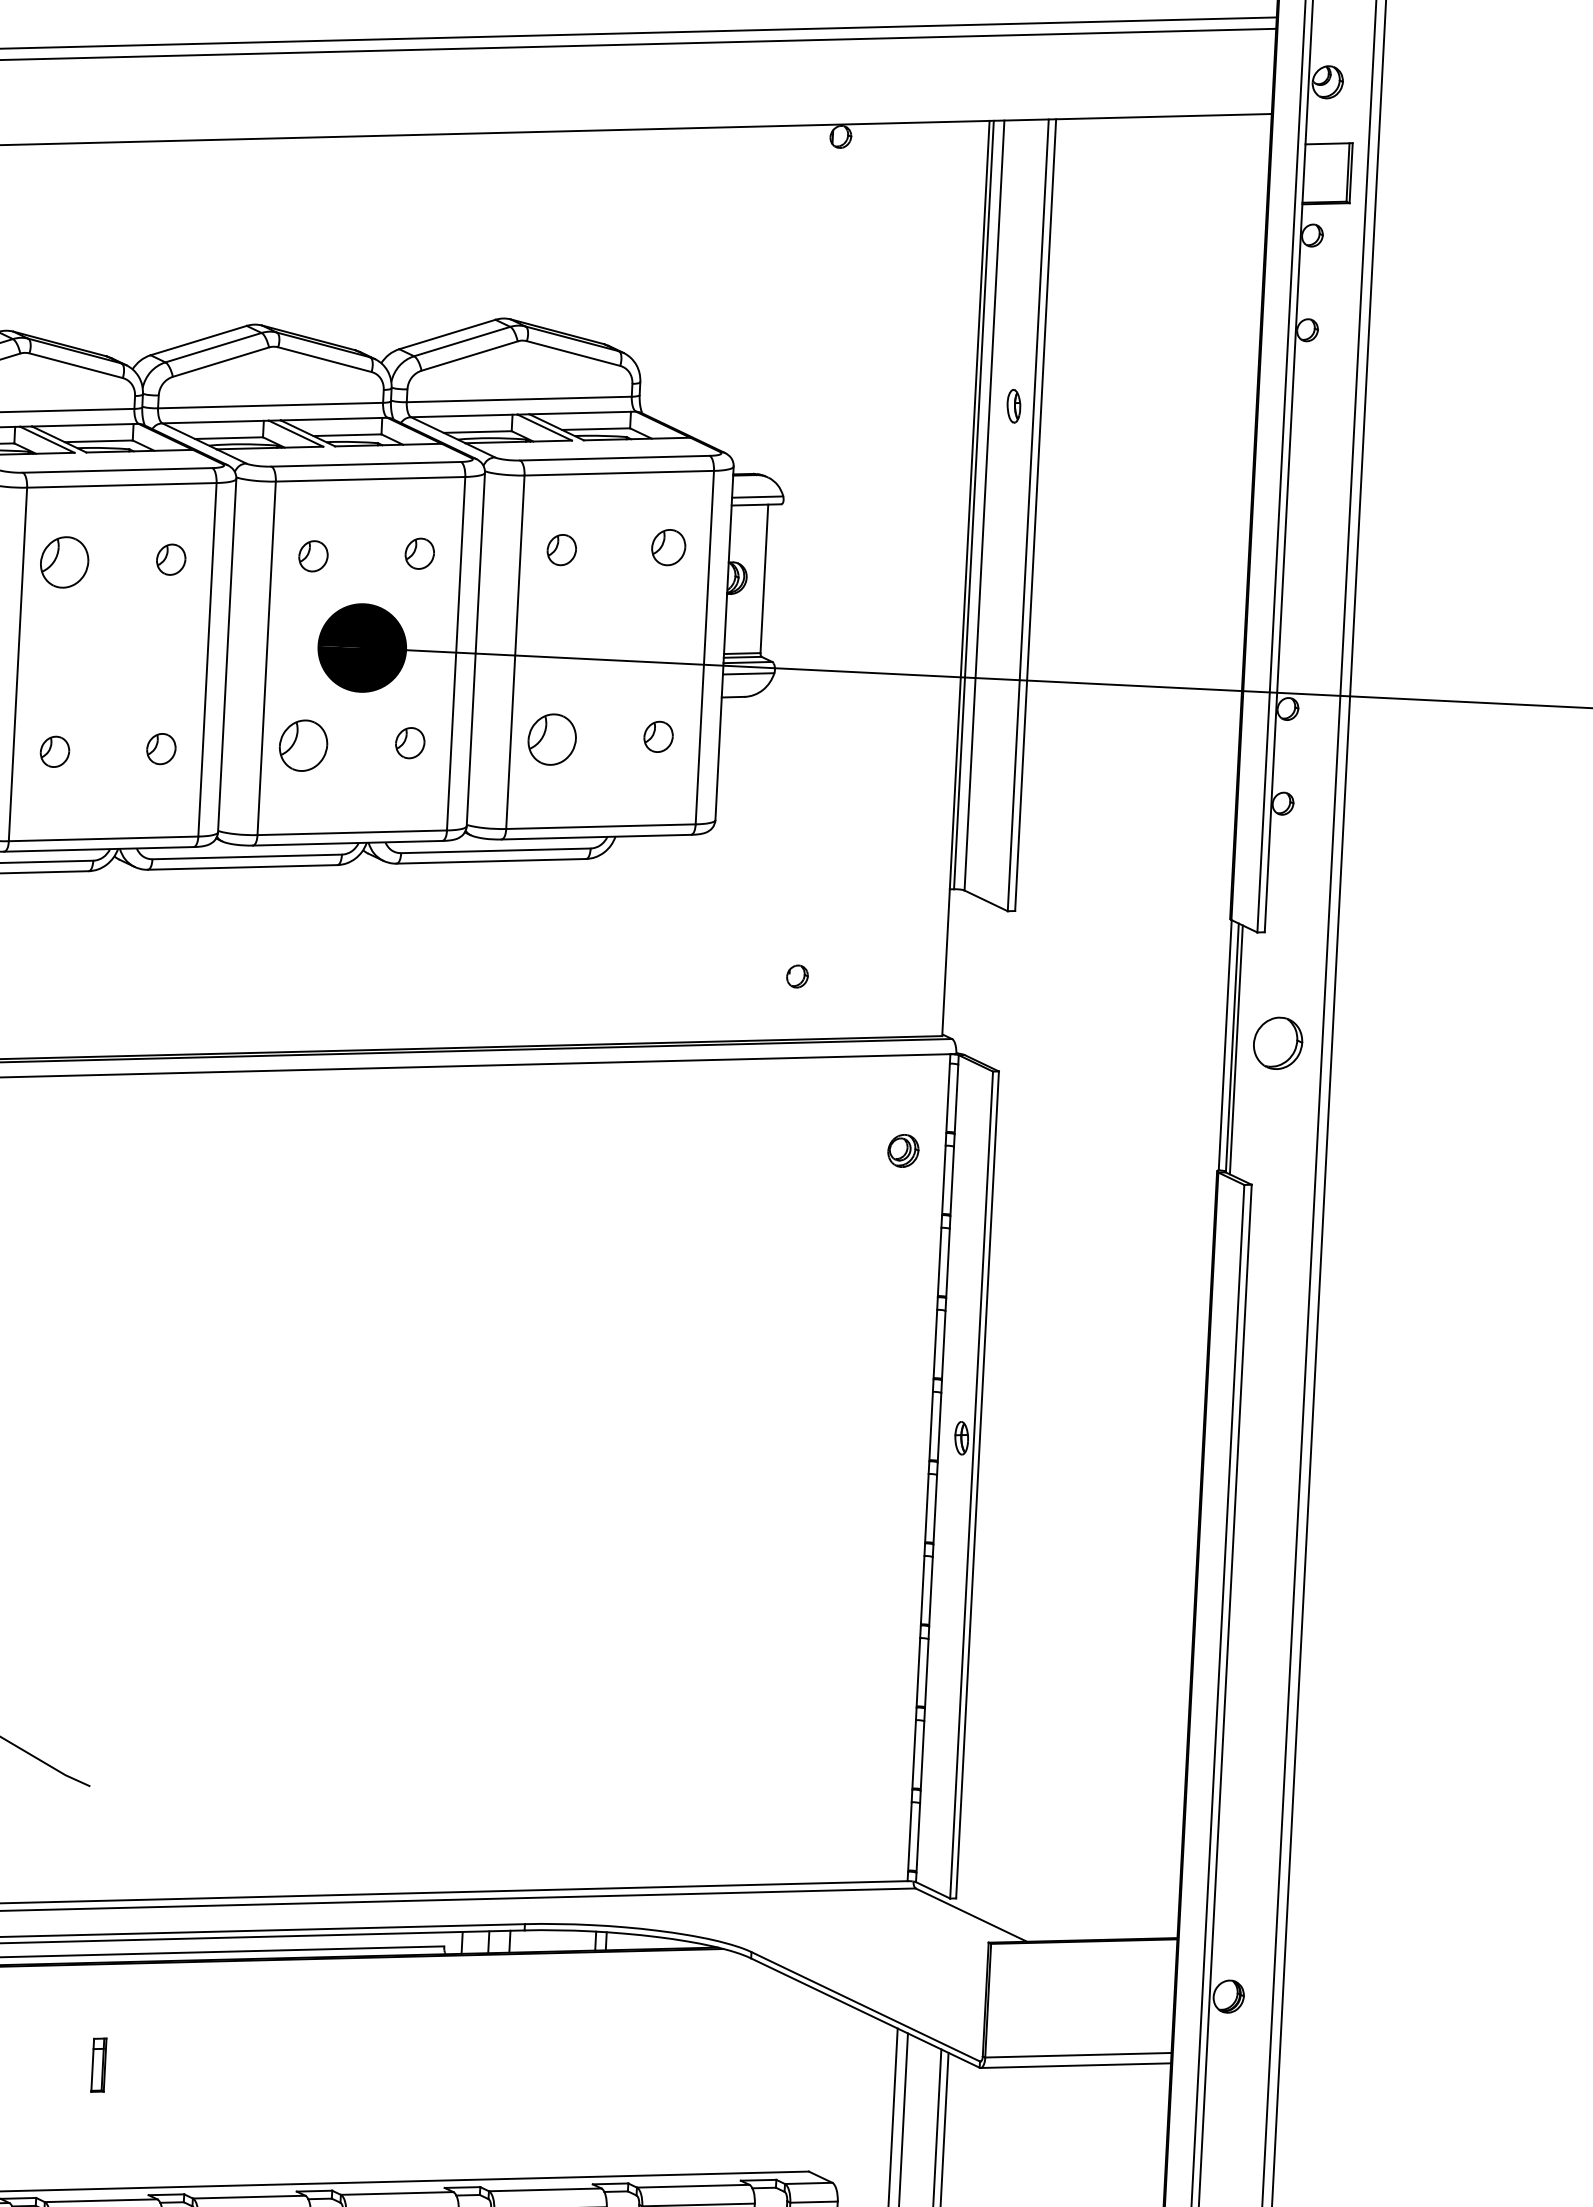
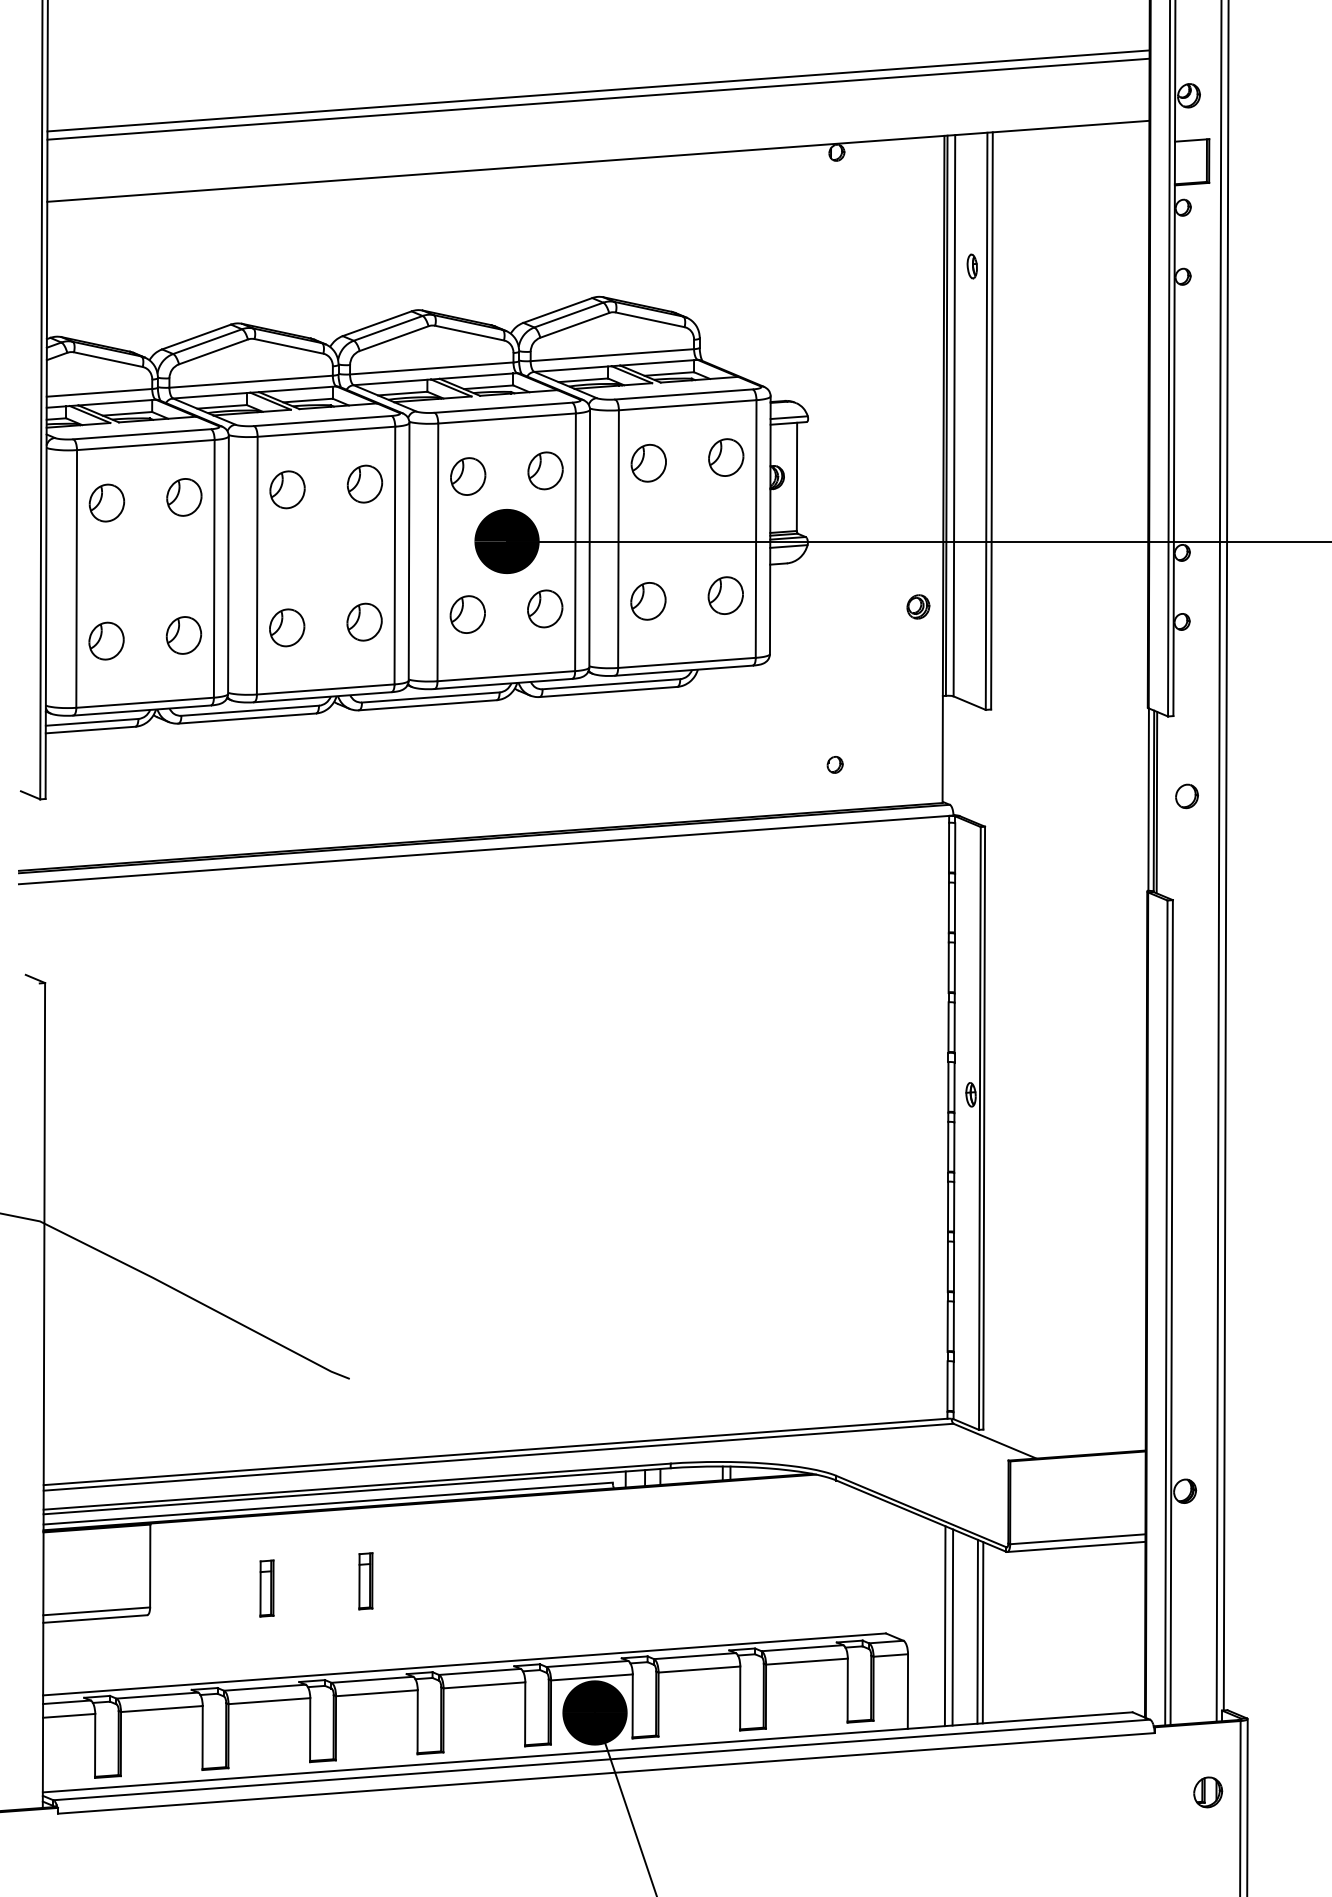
part: (1012, 406) -> (971, 266), moved
part: (668, 547) -> (726, 457), size x1.43
part: (561, 549) -> (648, 462), size x1.67
part: (419, 553) -> (545, 470), size x1.67
part: (313, 556) -> (468, 476), size x1.67
part: (170, 558) -> (364, 483), size x1.67
part: (658, 736) -> (725, 595), size x1.67
part: (410, 742) -> (545, 608), size x1.67
part: (161, 748) -> (364, 621), size x1.67
part: (55, 751) -> (287, 627), size x1.67
part: (1277, 1043) -> (1186, 796), size x0.62
part: (903, 1150) -> (918, 606), moved
part: (98, 2065) -> (365, 1581), size x1.43

